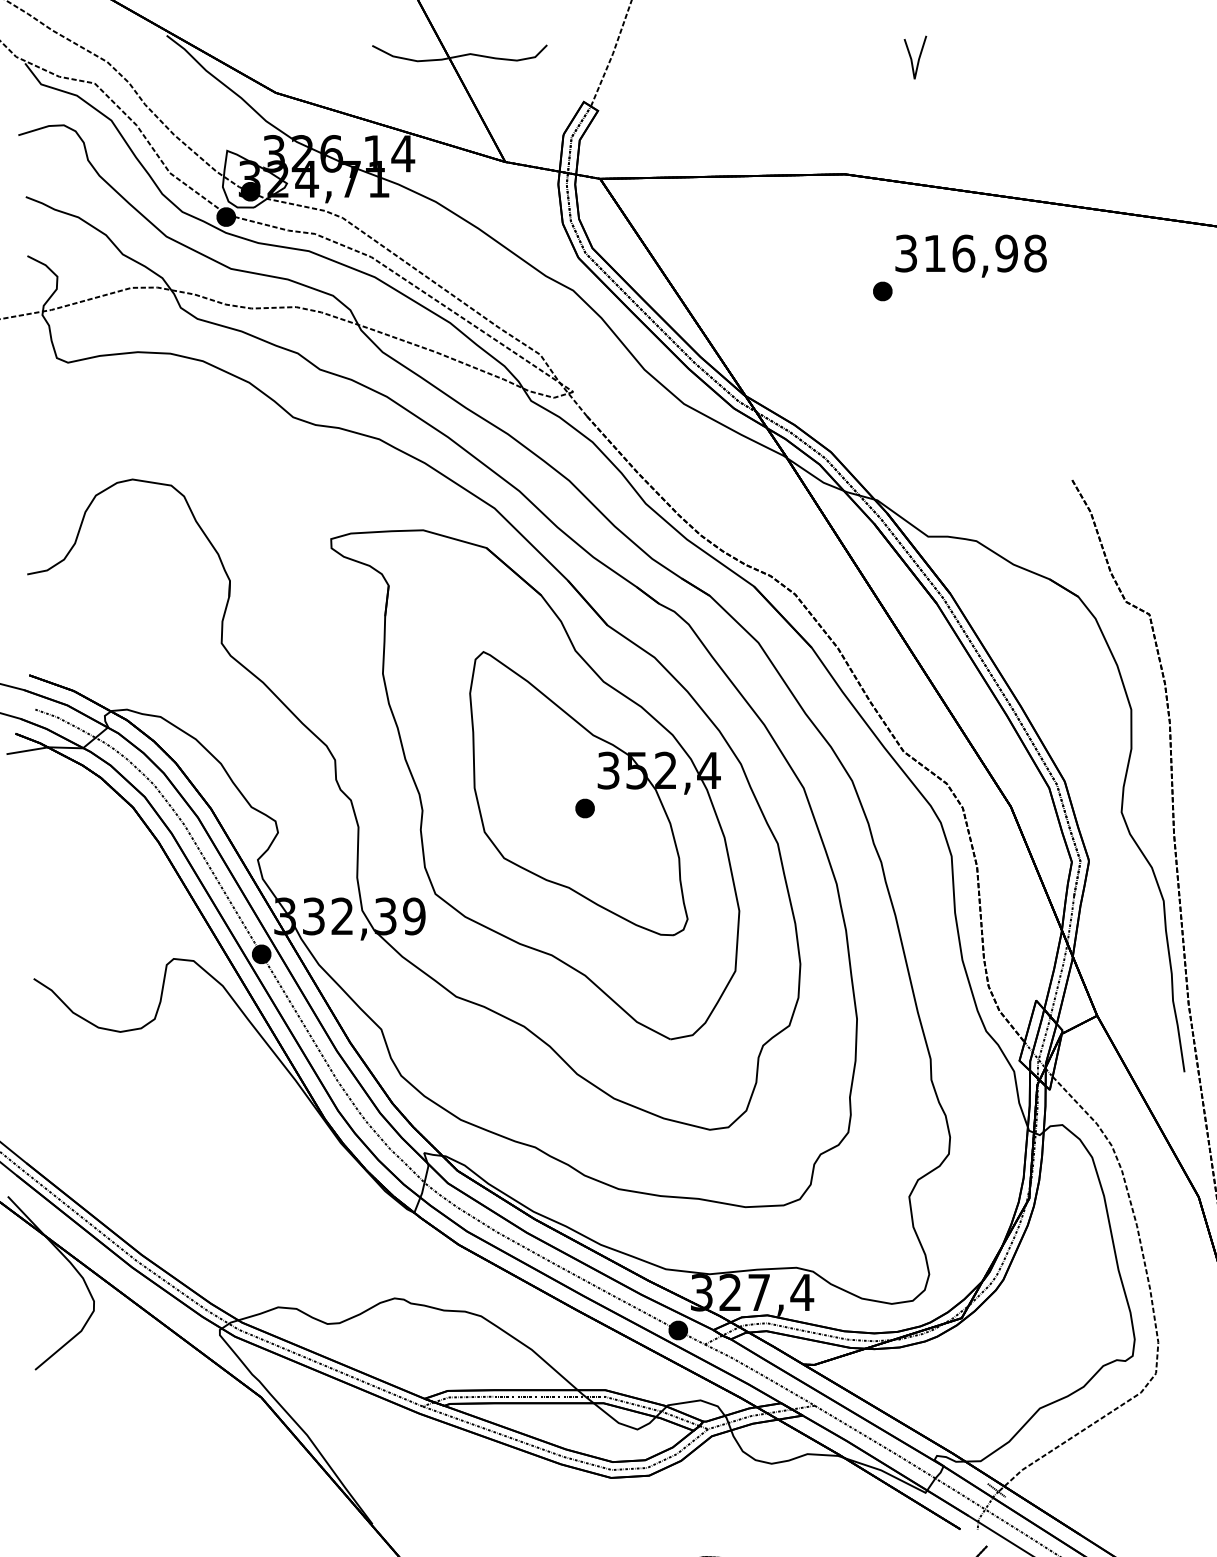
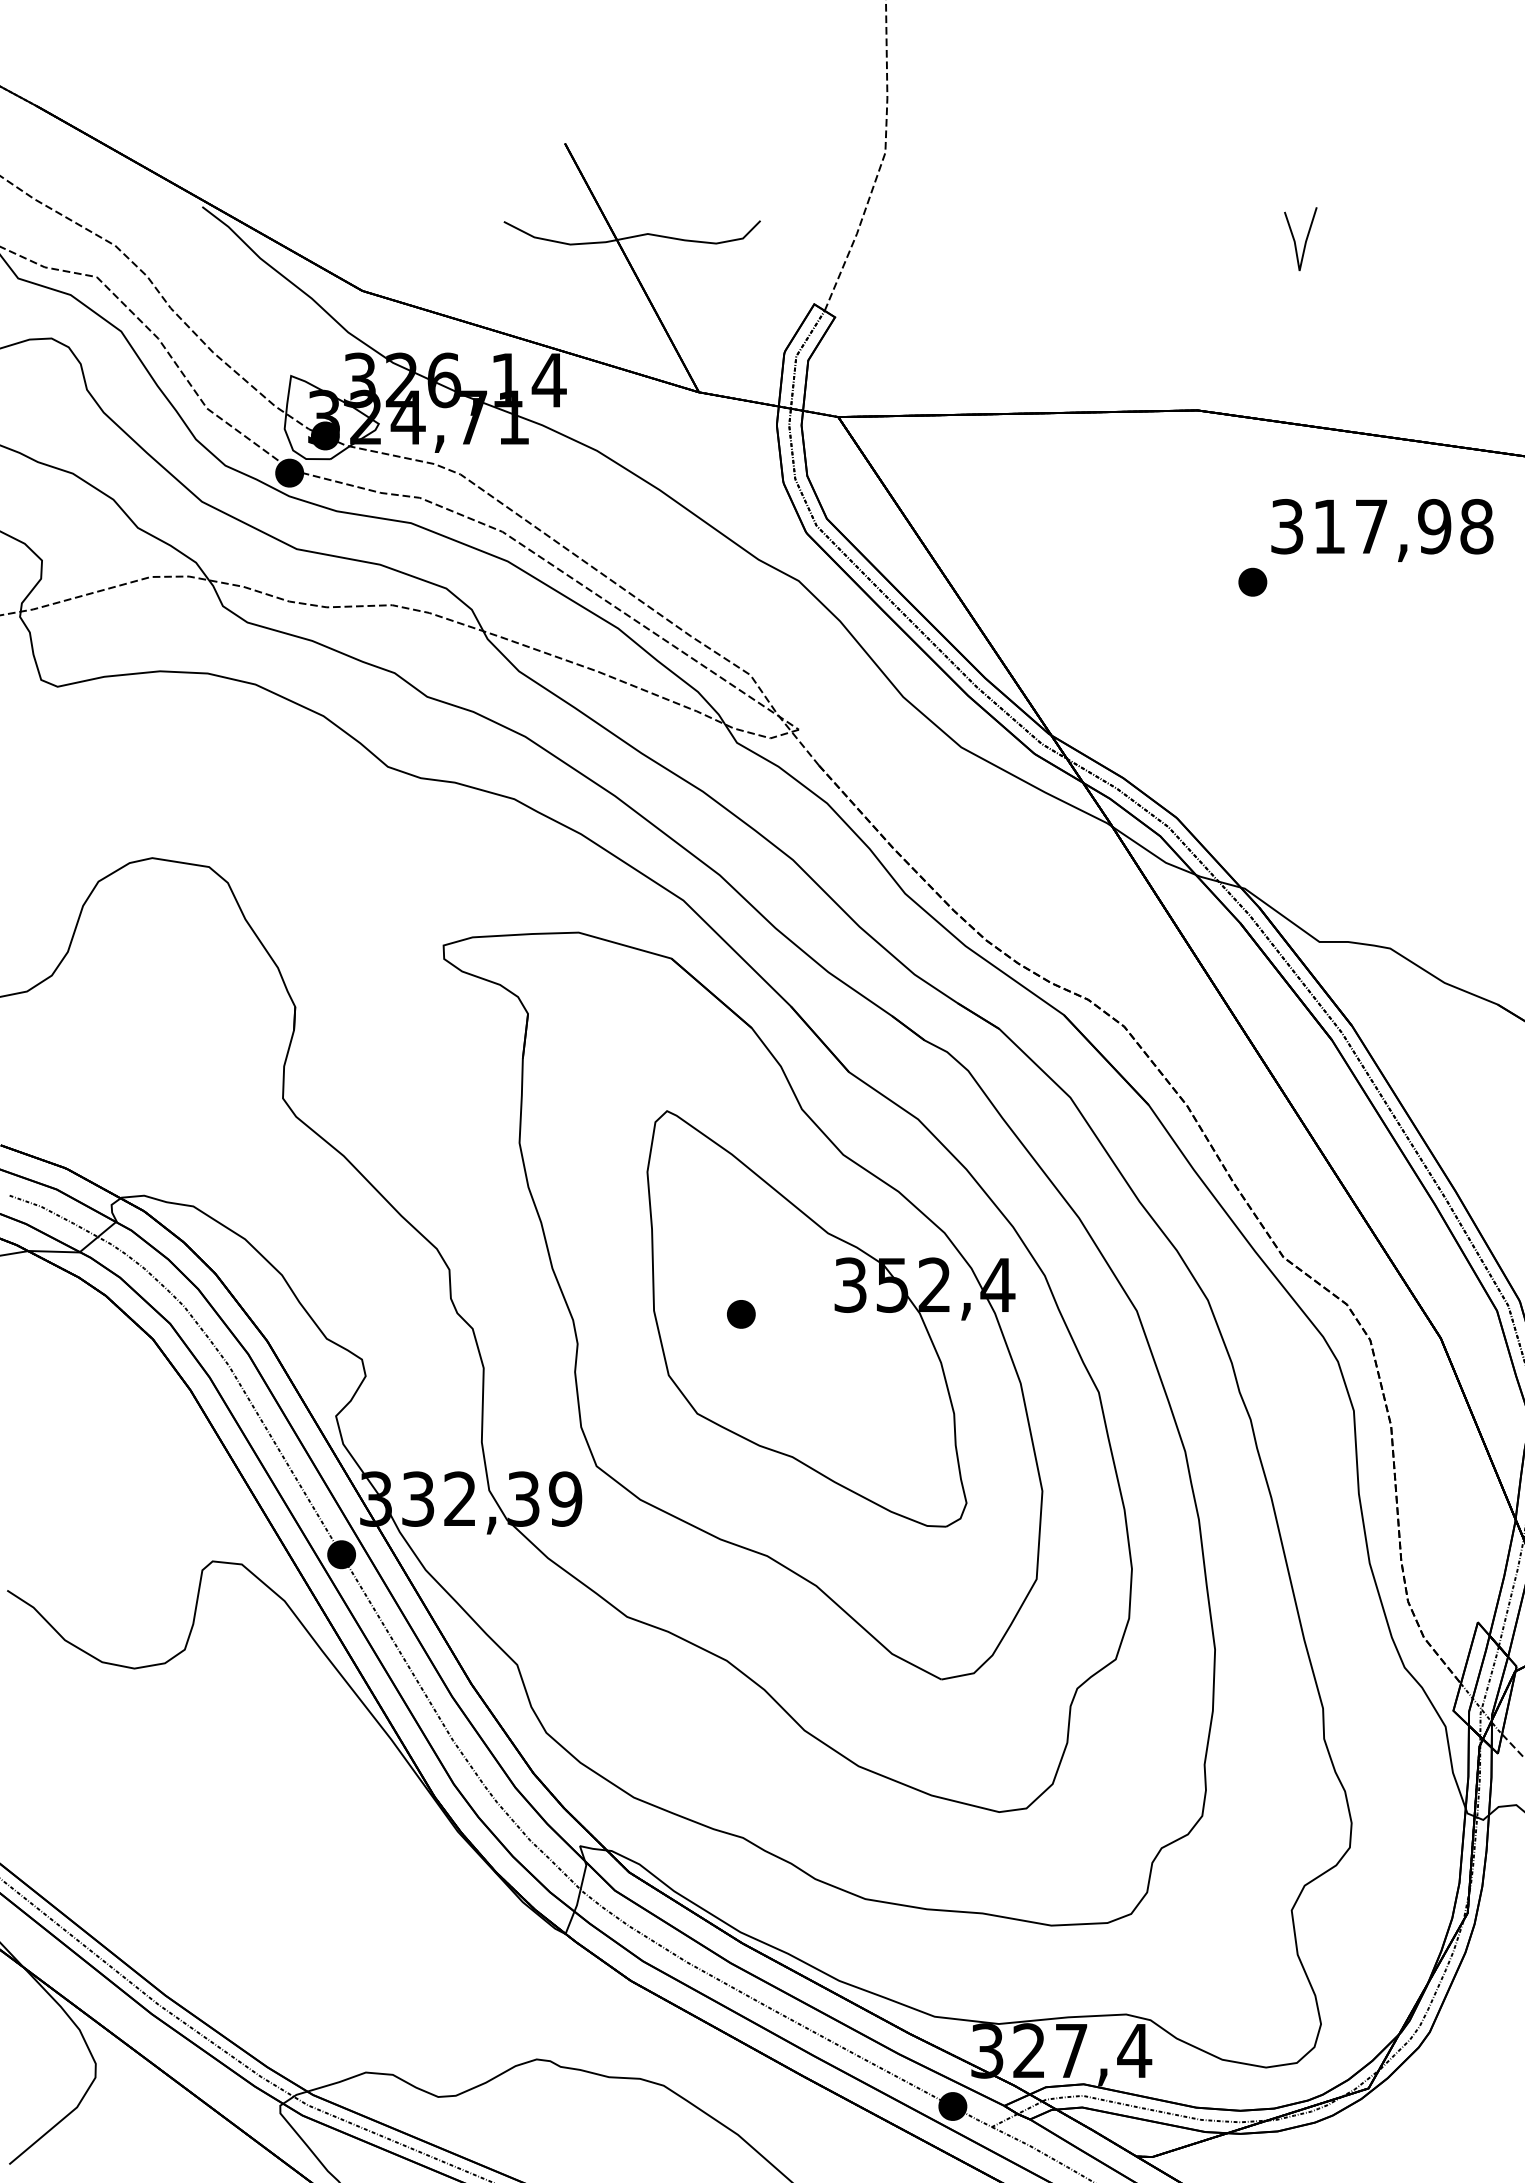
text: (963, 253) -> (1371, 526), 316,98 -> 317,98
part: (584, 808) -> (740, 1314), moved

